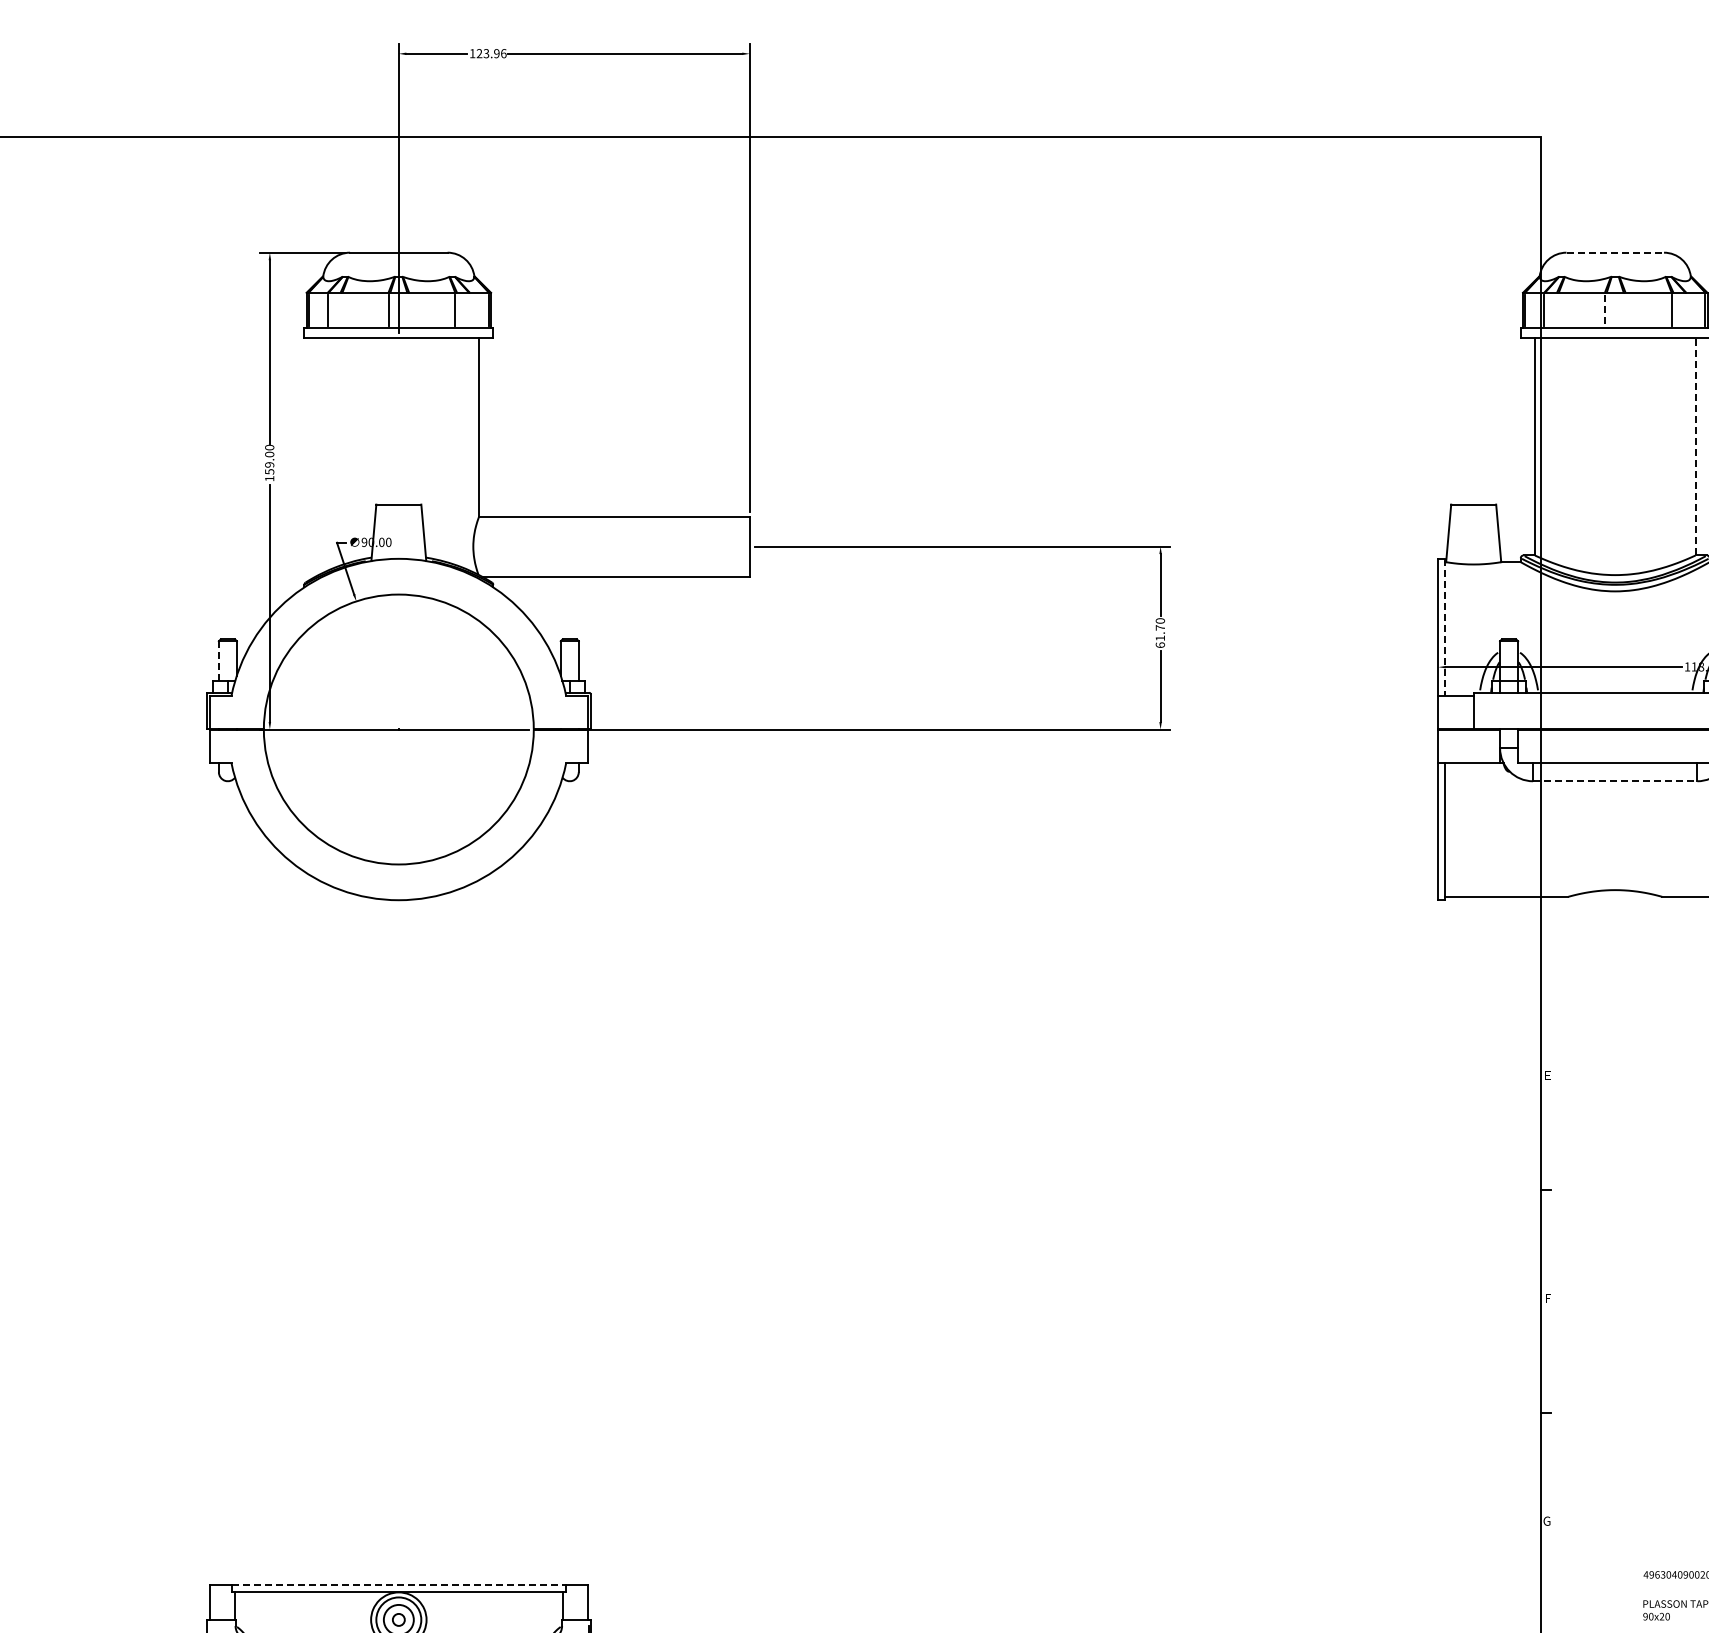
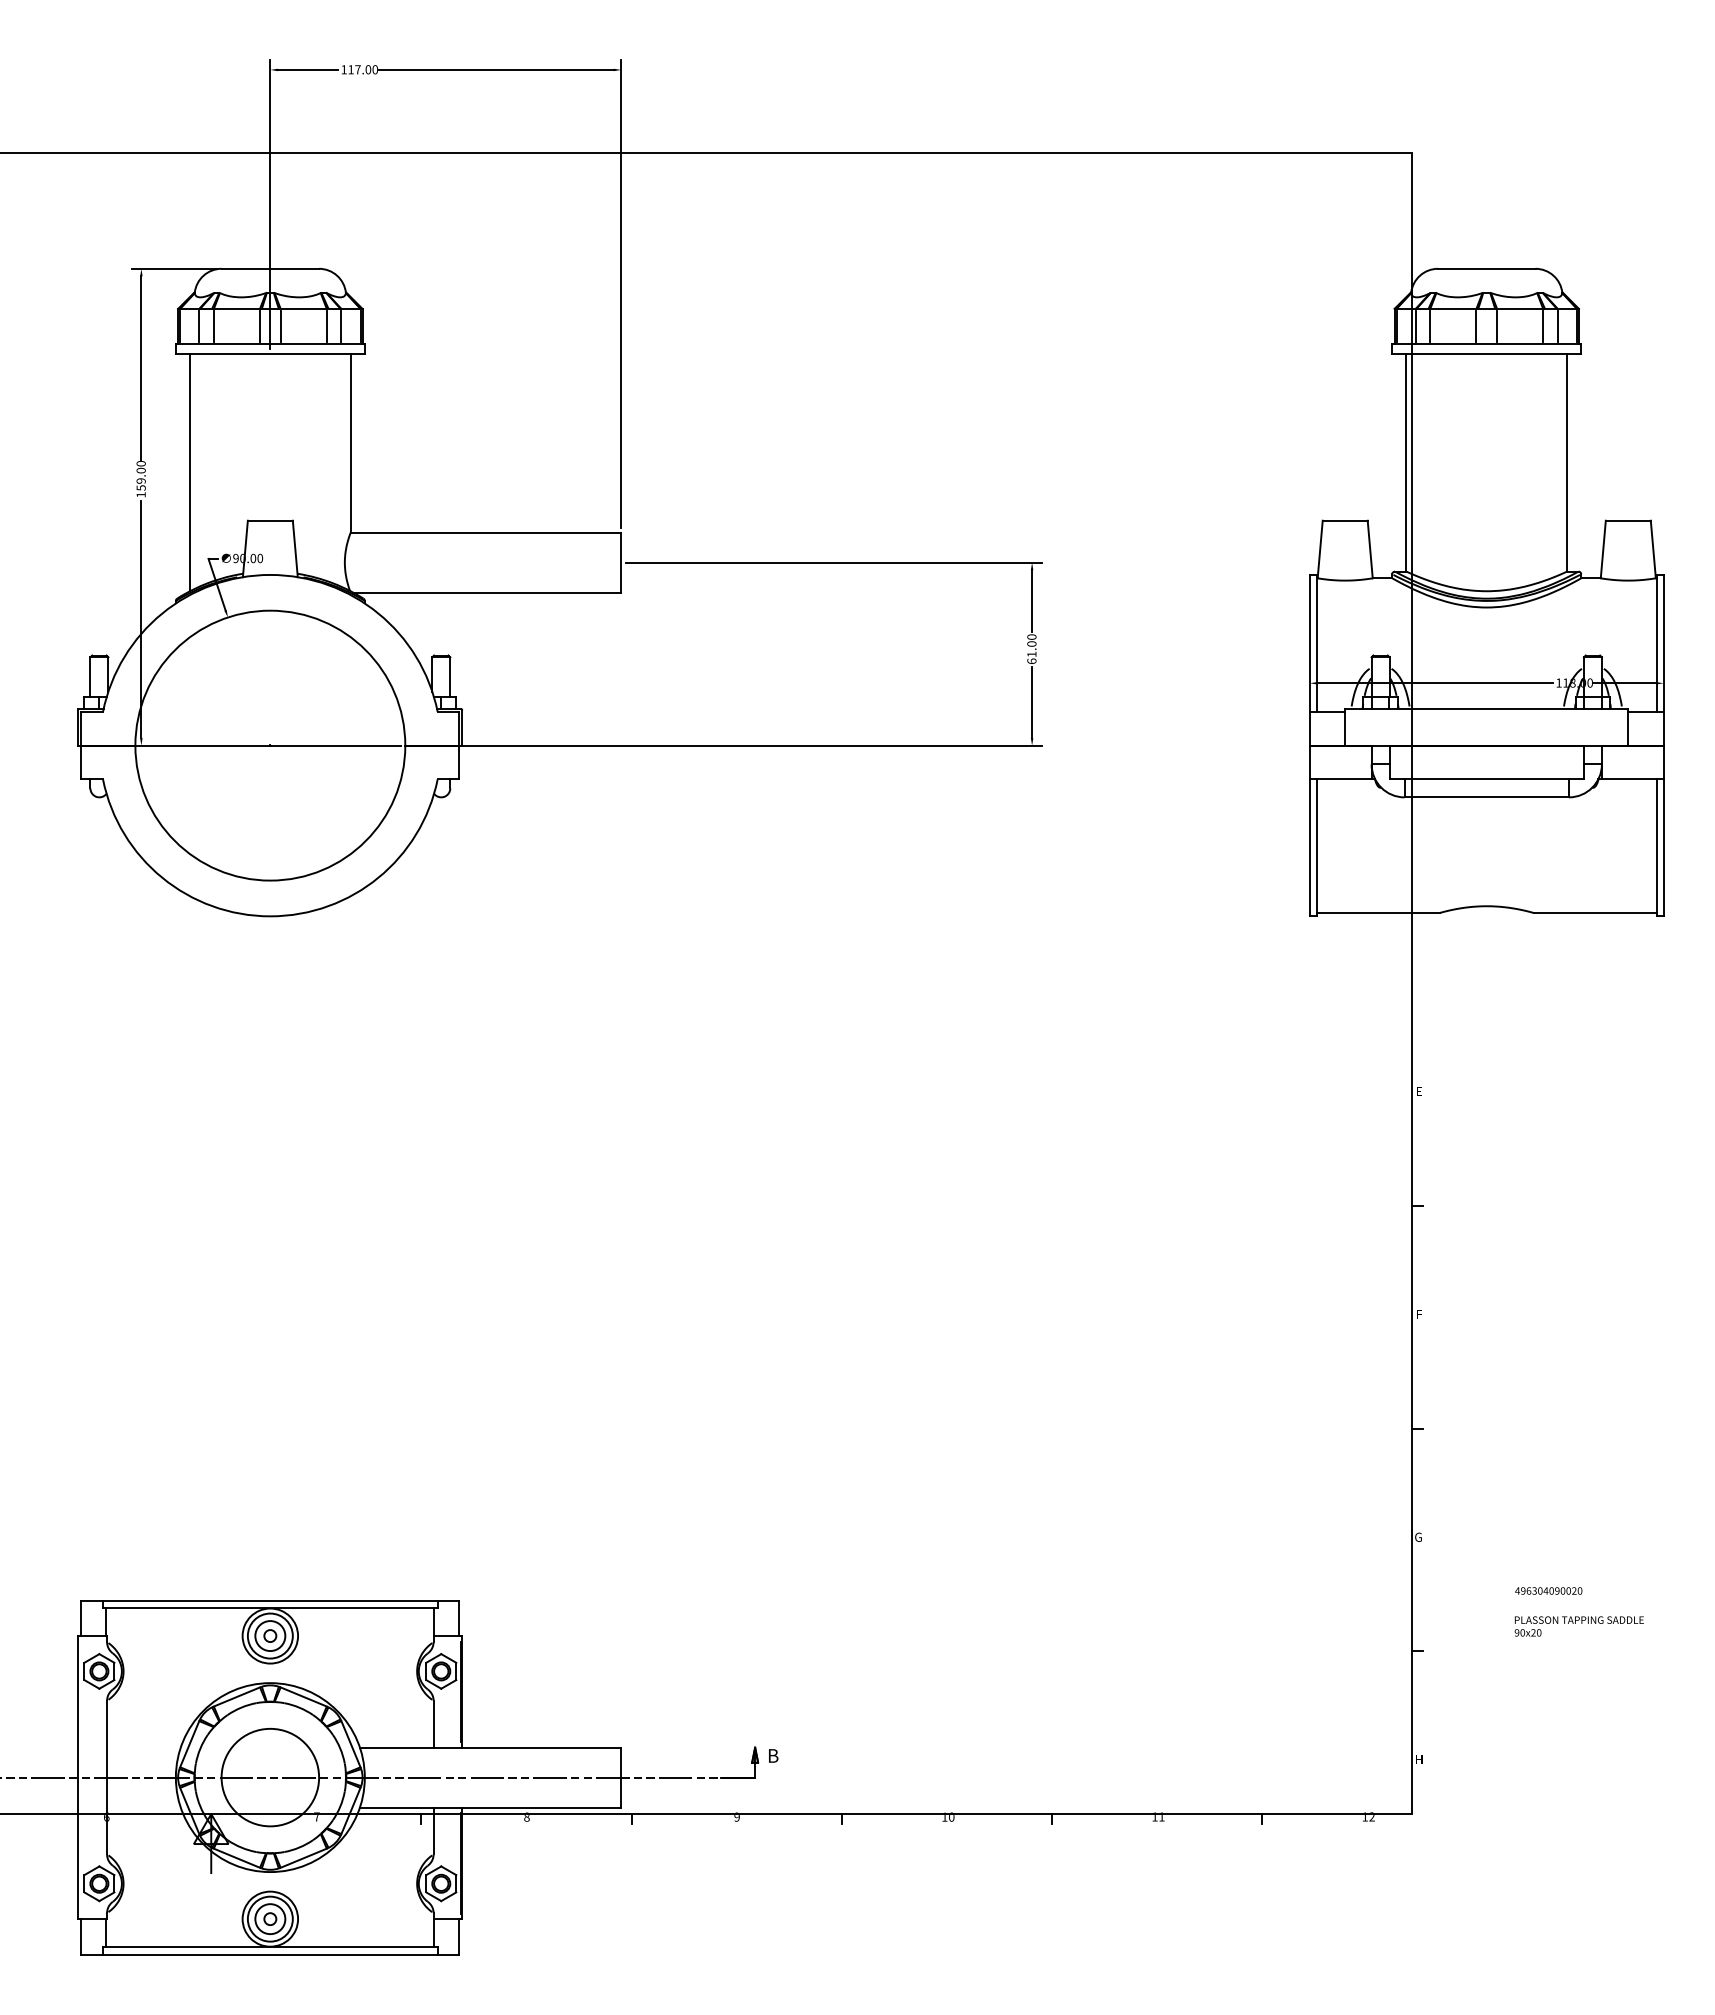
text: (491, 53) -> (363, 69), 123.96 -> 117.00
line: (1614, 252) -> (1486, 268), dashed -> solid
line: (341, 310) -> (213, 326), added
line: (408, 310) -> (280, 326), added
line: (469, 310) -> (341, 326), added
line: (1558, 310) -> (1430, 326), added
line: (1604, 310) -> (1476, 326), dashed -> solid
line: (1625, 310) -> (1497, 326), added
line: (1685, 310) -> (1557, 326), added
line: (1695, 446) -> (1567, 462), dashed -> solid
line: (318, 456) -> (190, 472), added
text: (1159, 627) -> (1031, 643), 61.70 -> 61.00
line: (1444, 627) -> (1316, 643), dashed -> solid
line: (218, 661) -> (90, 677), dashed -> solid
line: (1615, 781) -> (1487, 797), dashed -> solid
line: (398, 1584) -> (270, 1600), dashed -> solid

